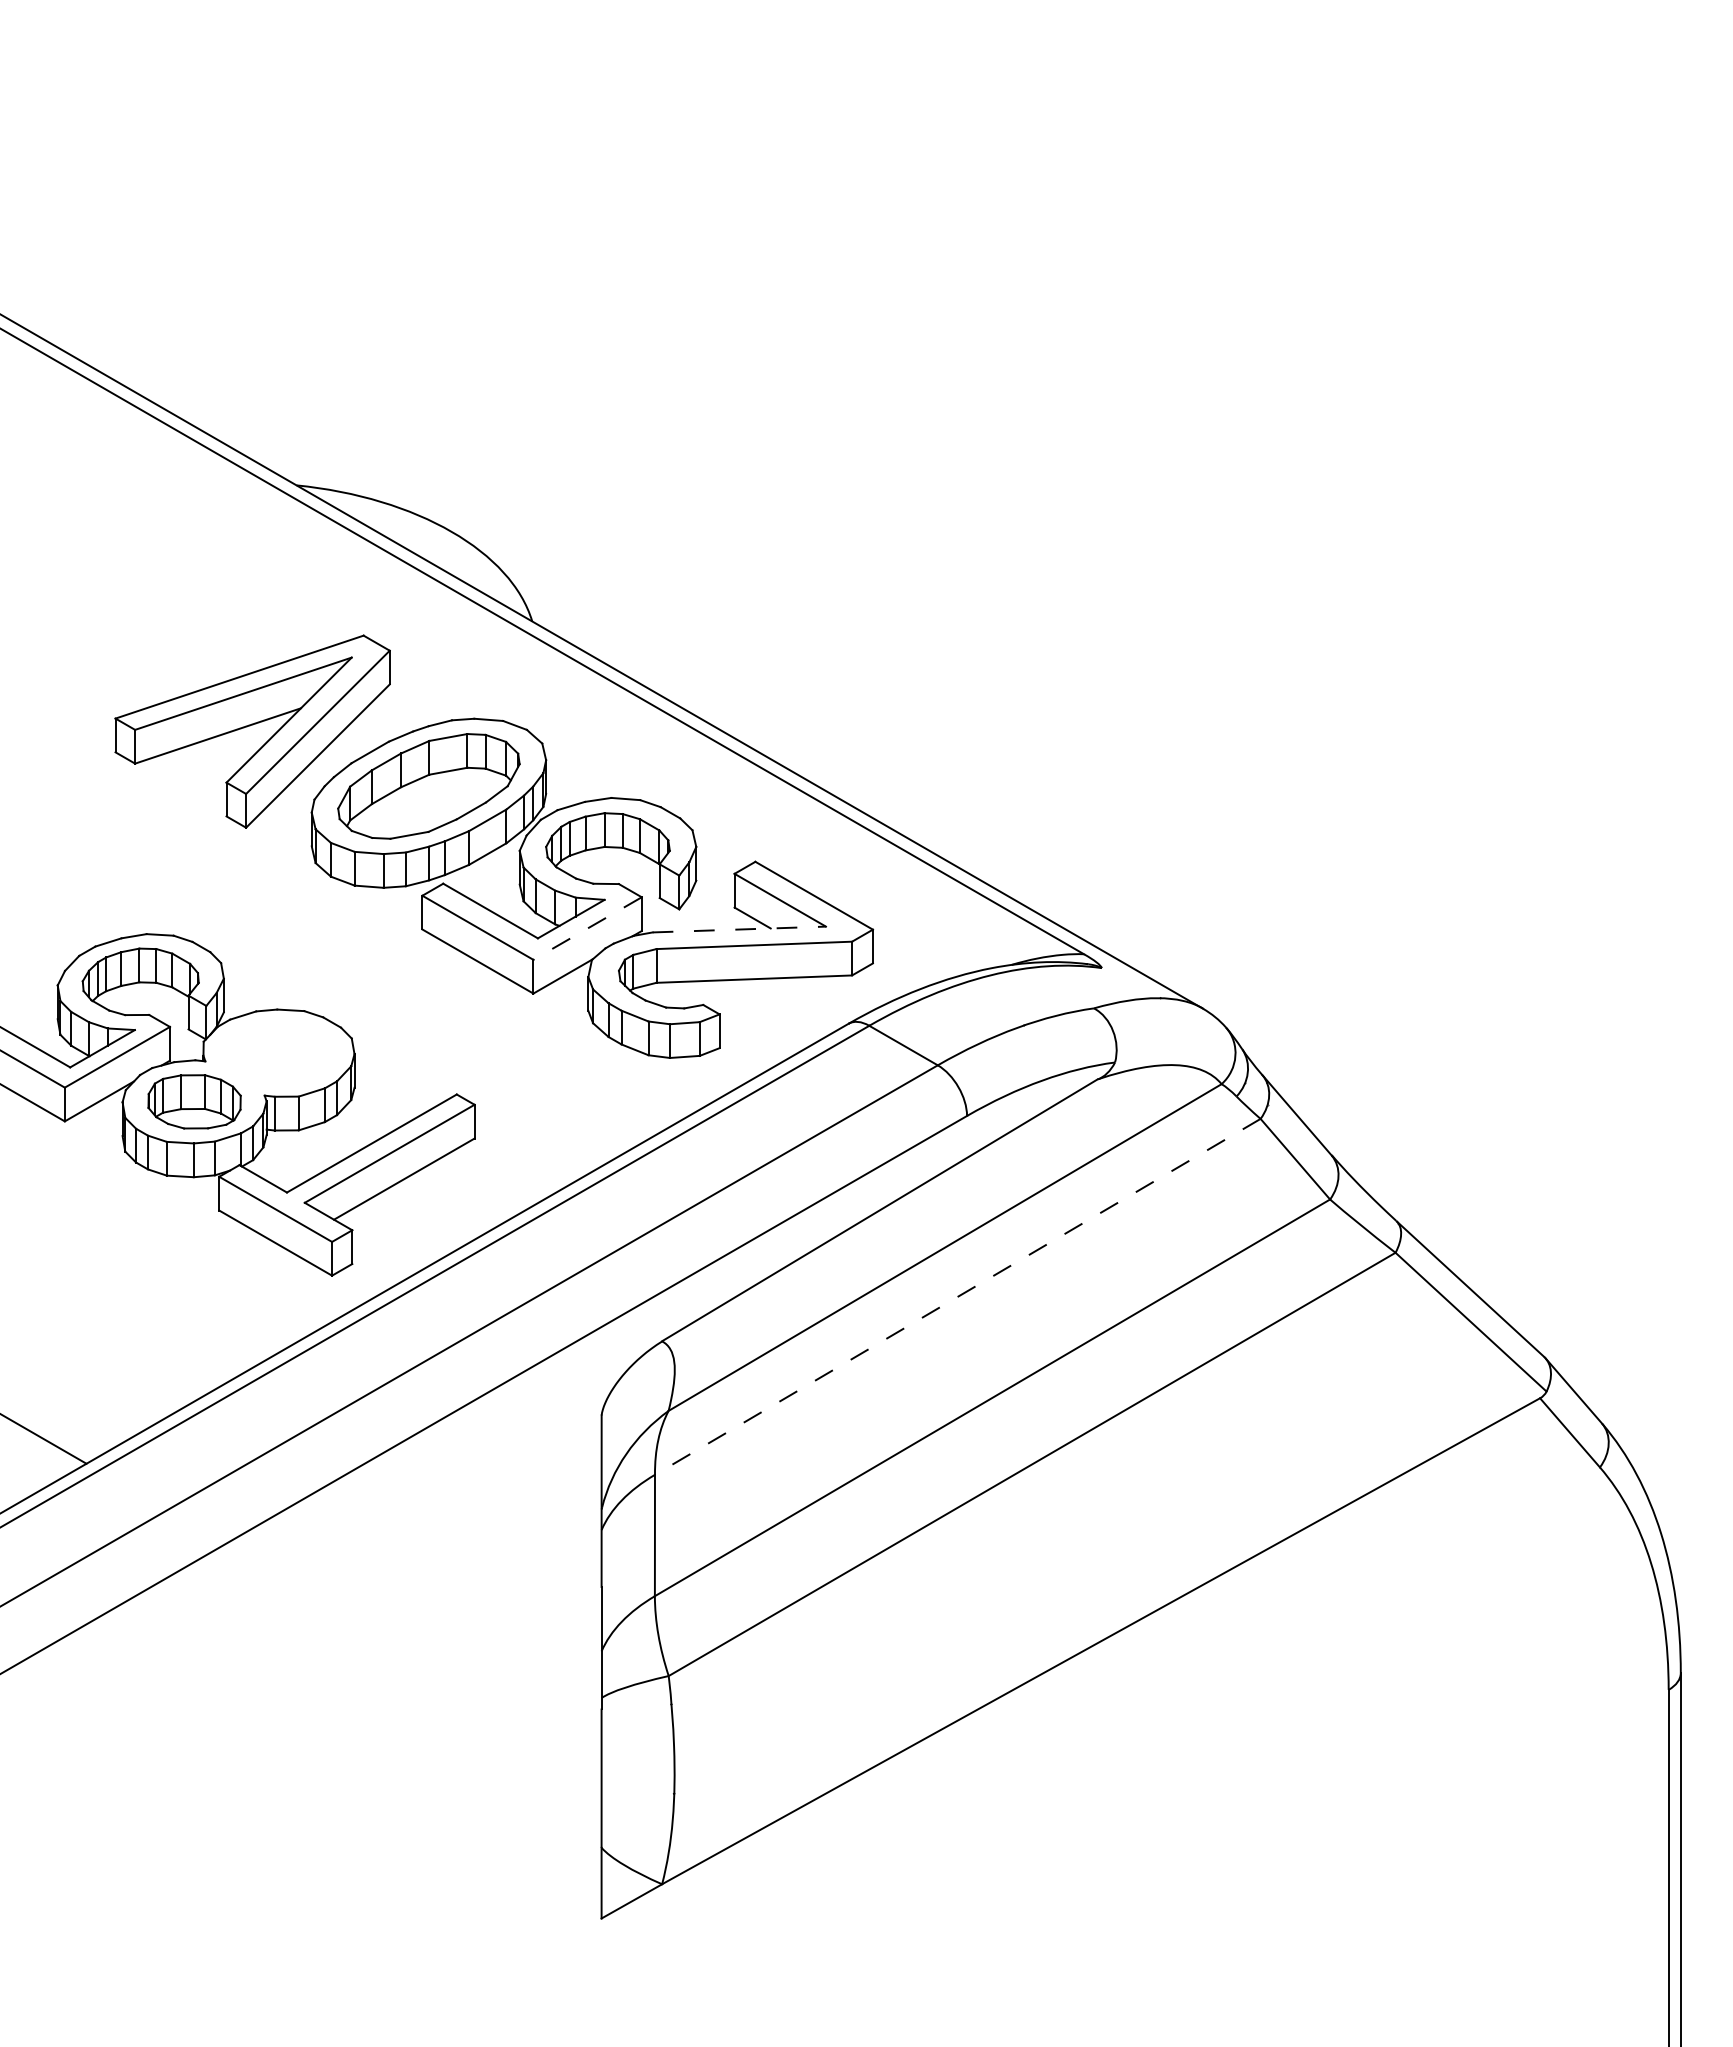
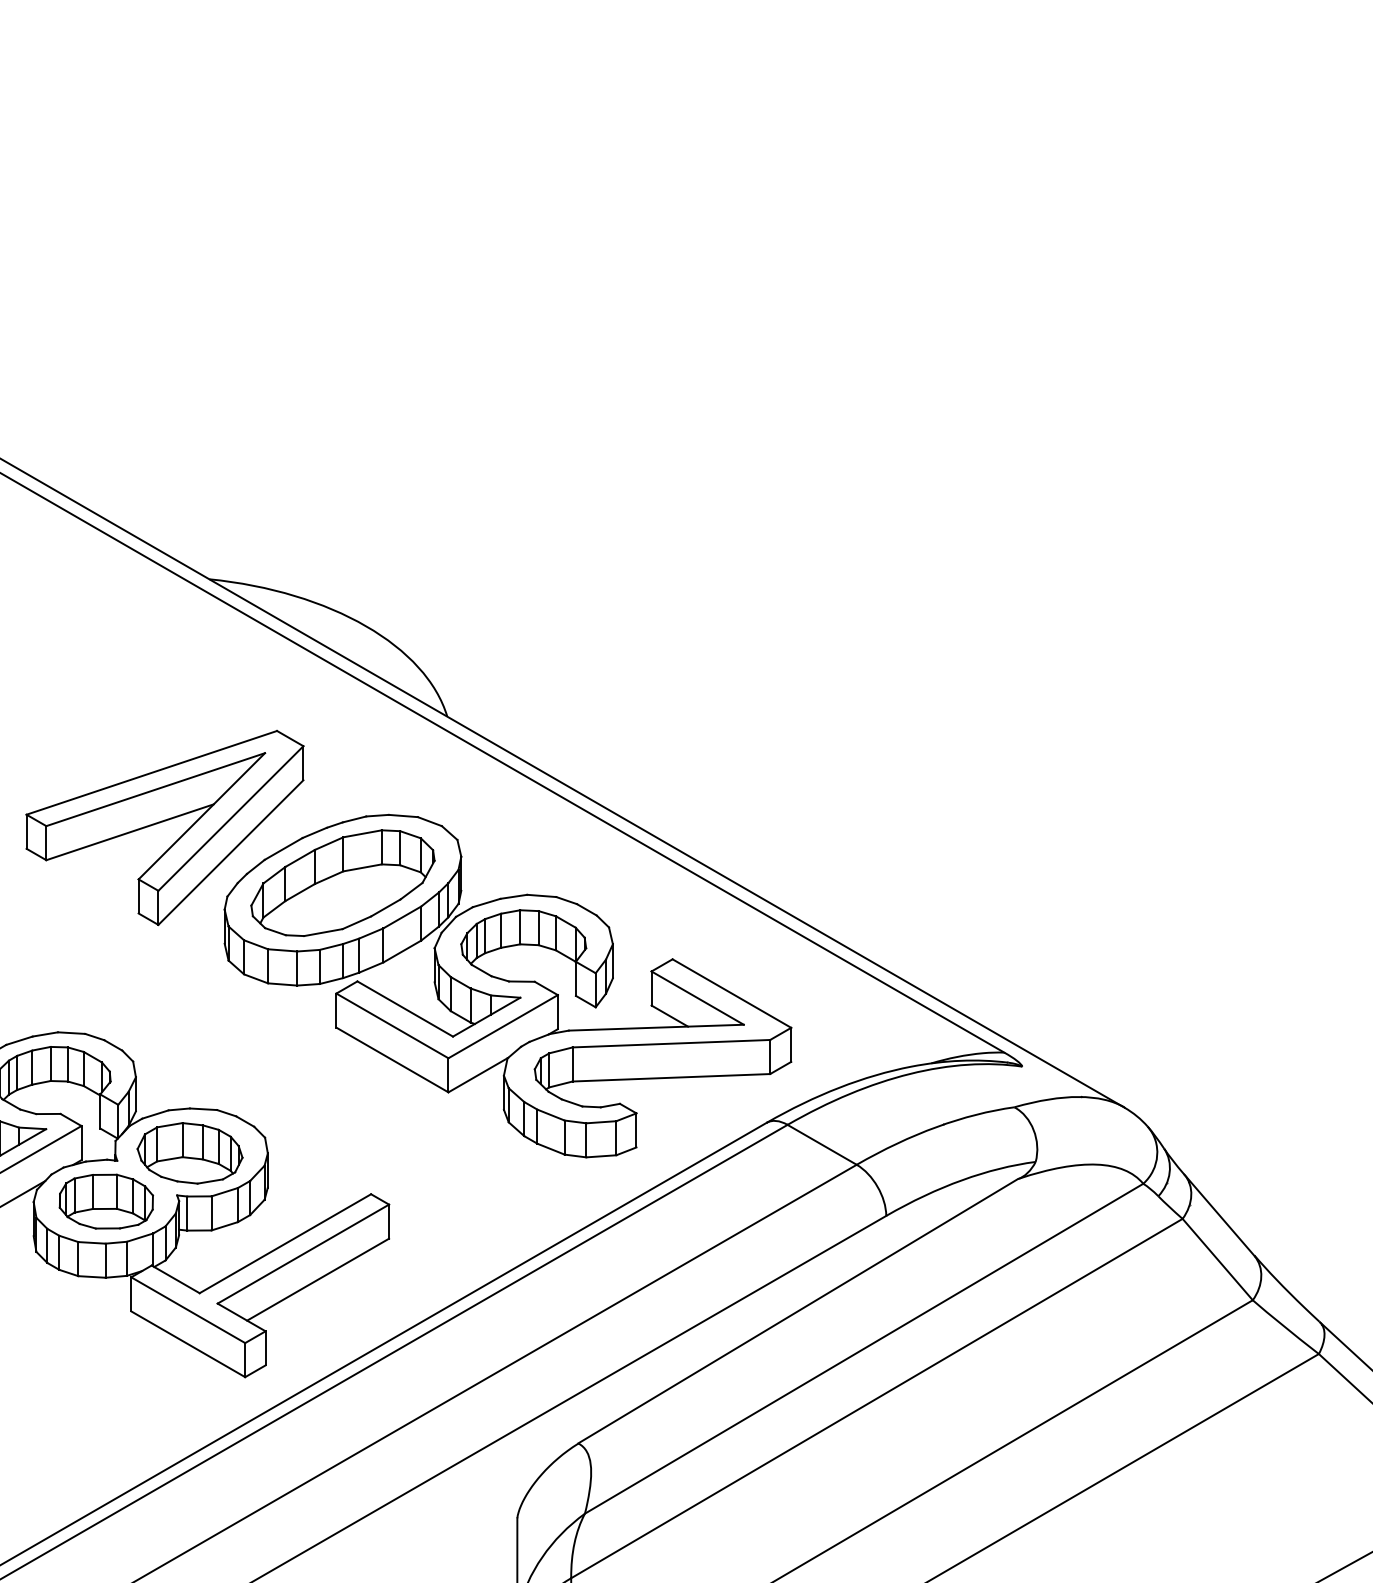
line: (587, 928) -> (503, 1026), dashed -> solid
line: (739, 929) -> (656, 1027), dashed -> solid
part: (277, 1053) -> (190, 1152), added
line: (957, 1297) -> (876, 1399), dashed -> solid

